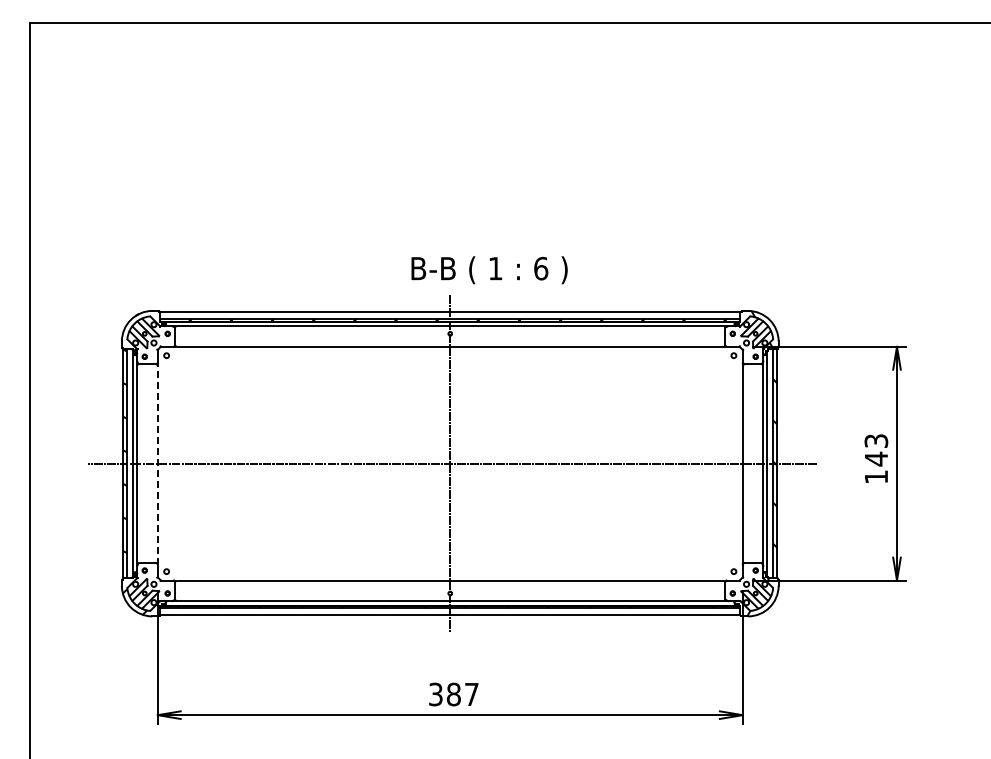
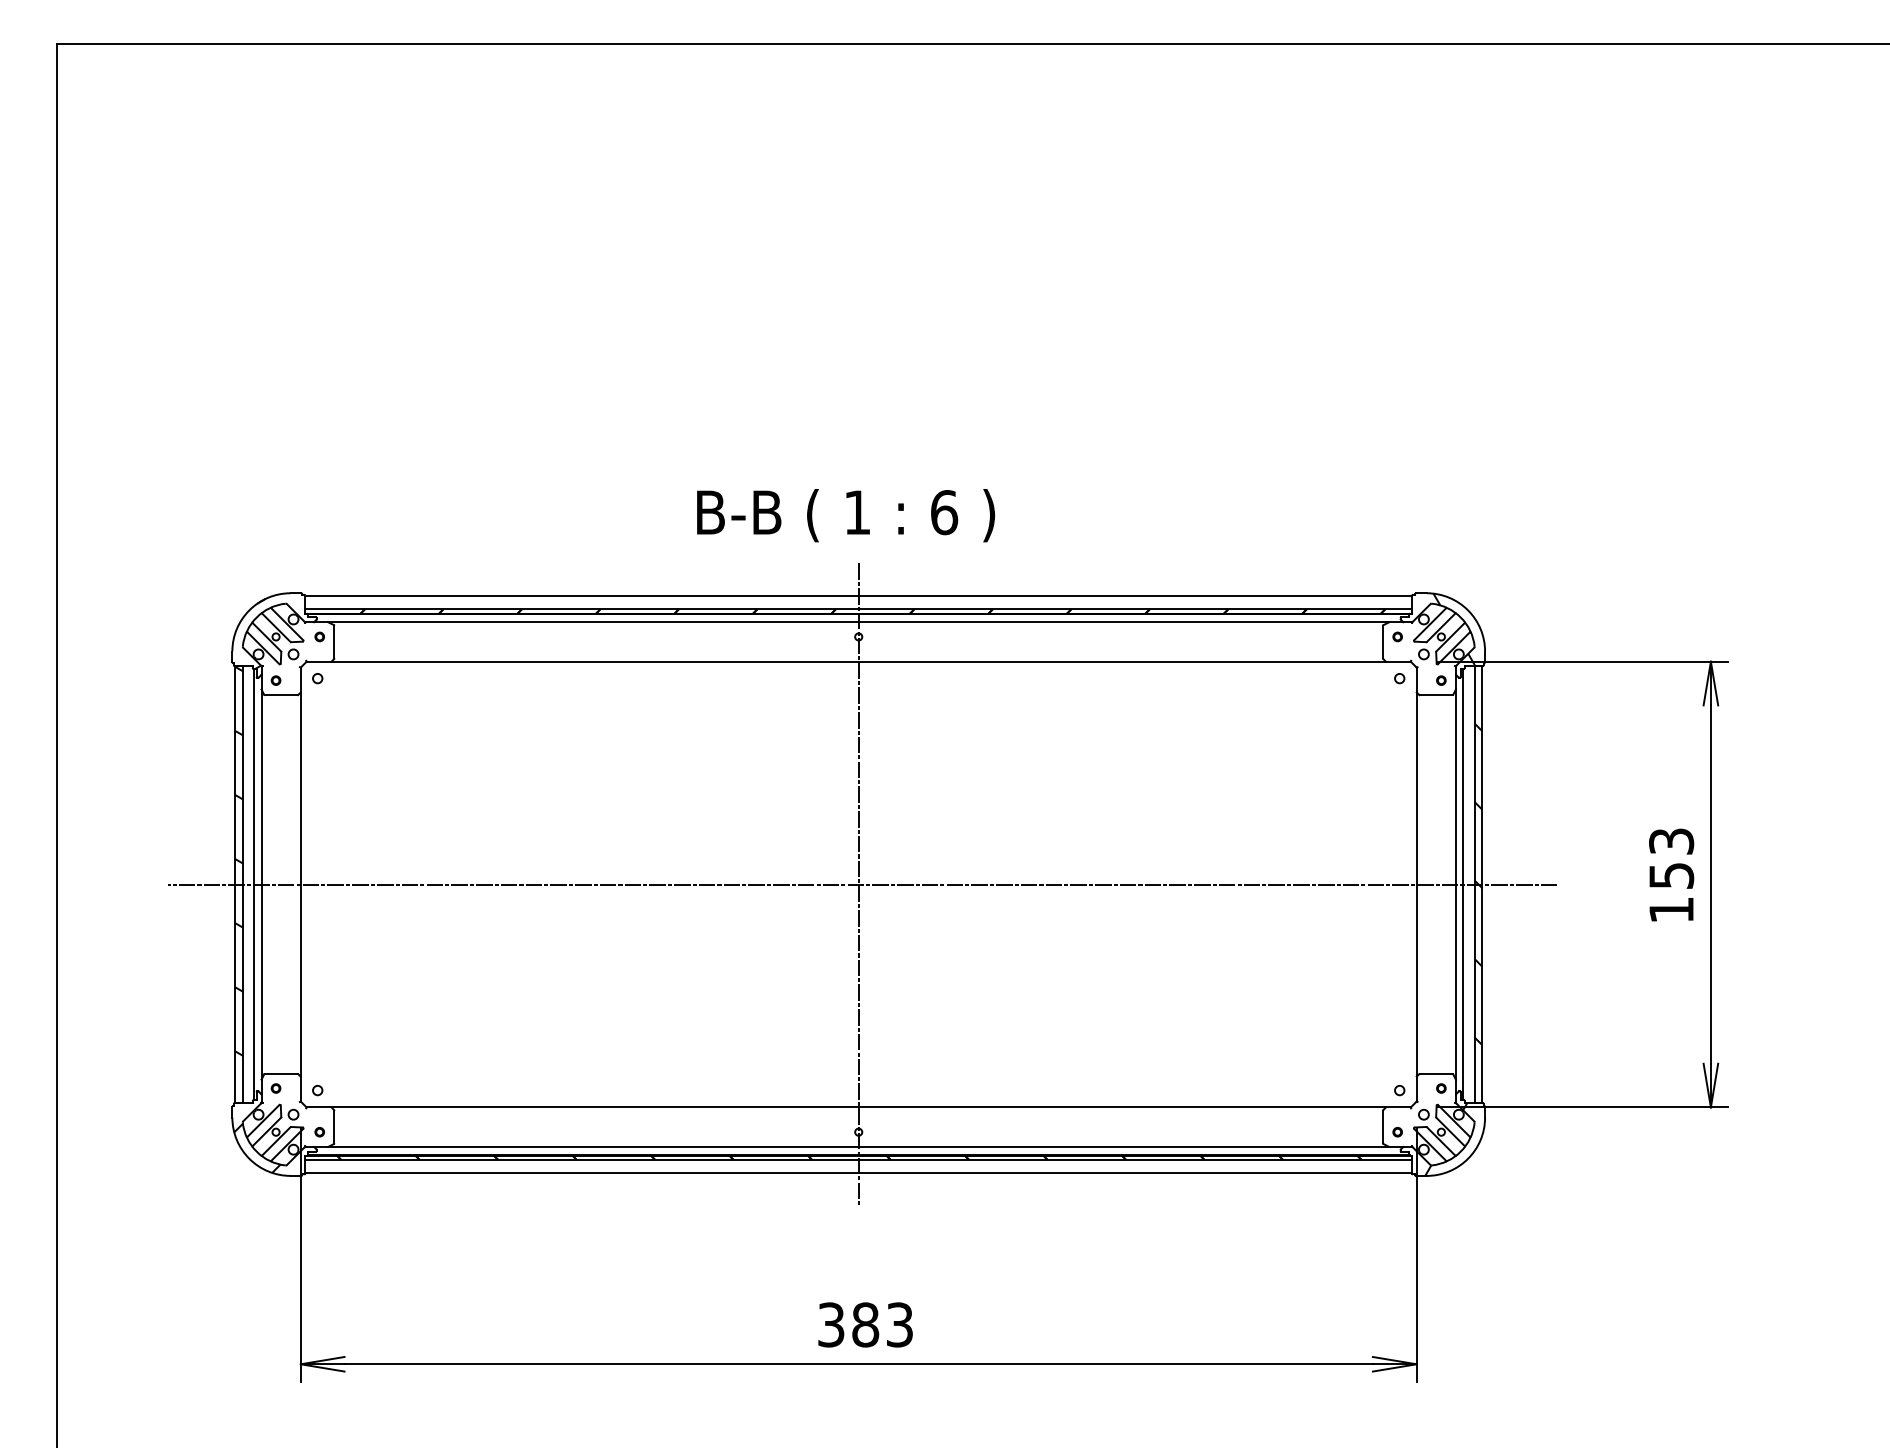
text: (489, 270) -> (845, 516), moved
text: (876, 458) -> (1671, 874), 143 -> 153
line: (157, 463) -> (300, 884), dashed -> solid
text: (471, 694) -> (899, 1324), 387 -> 383

